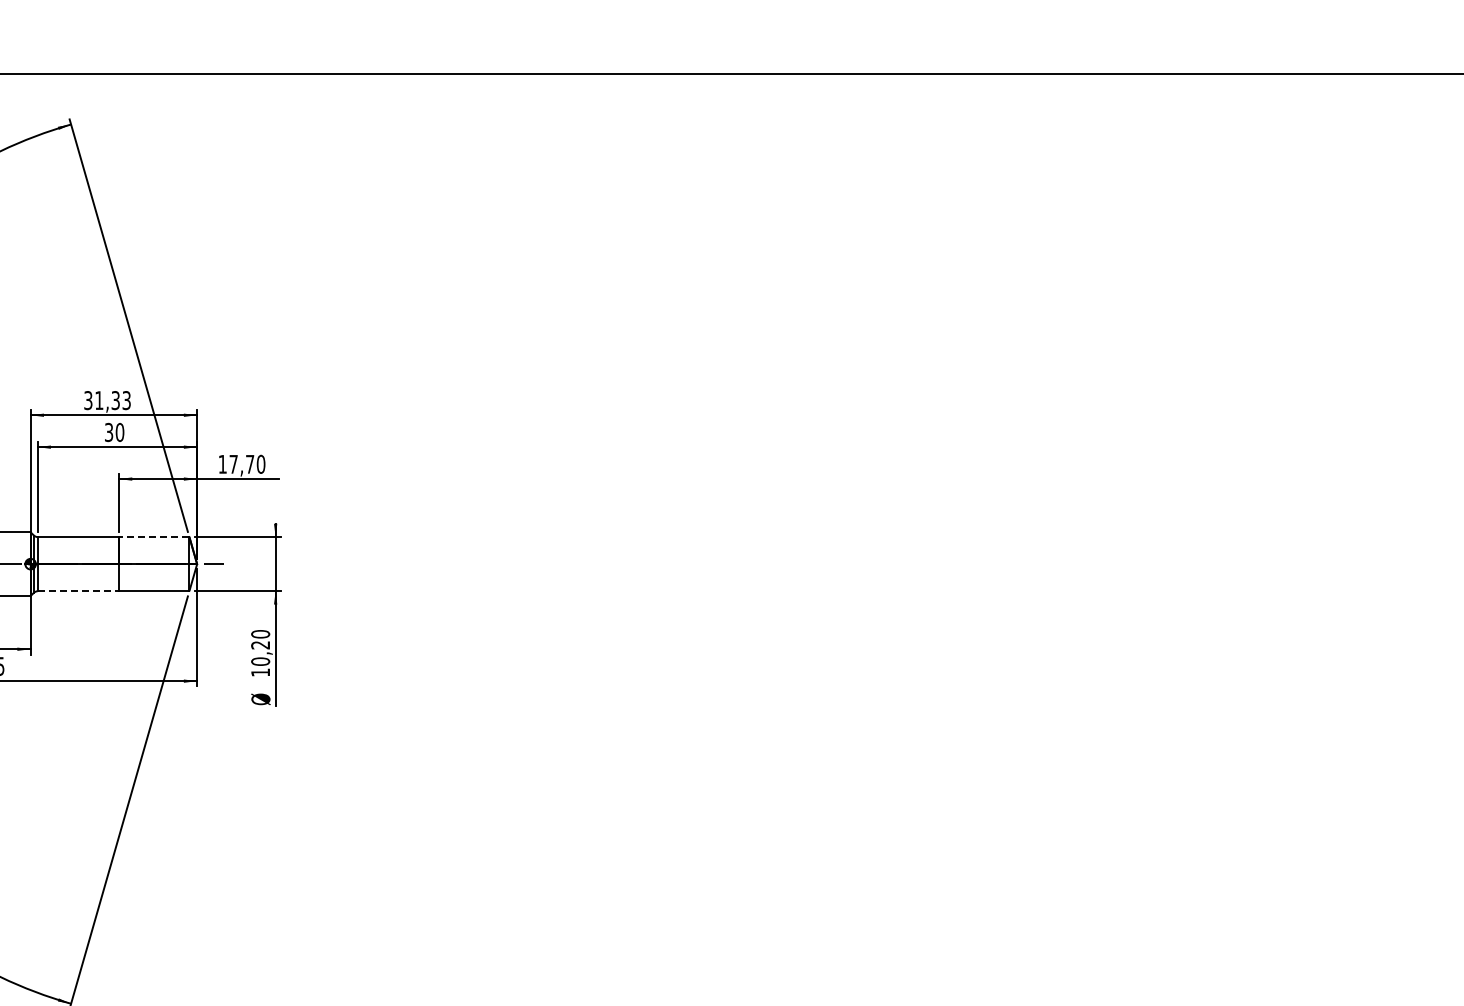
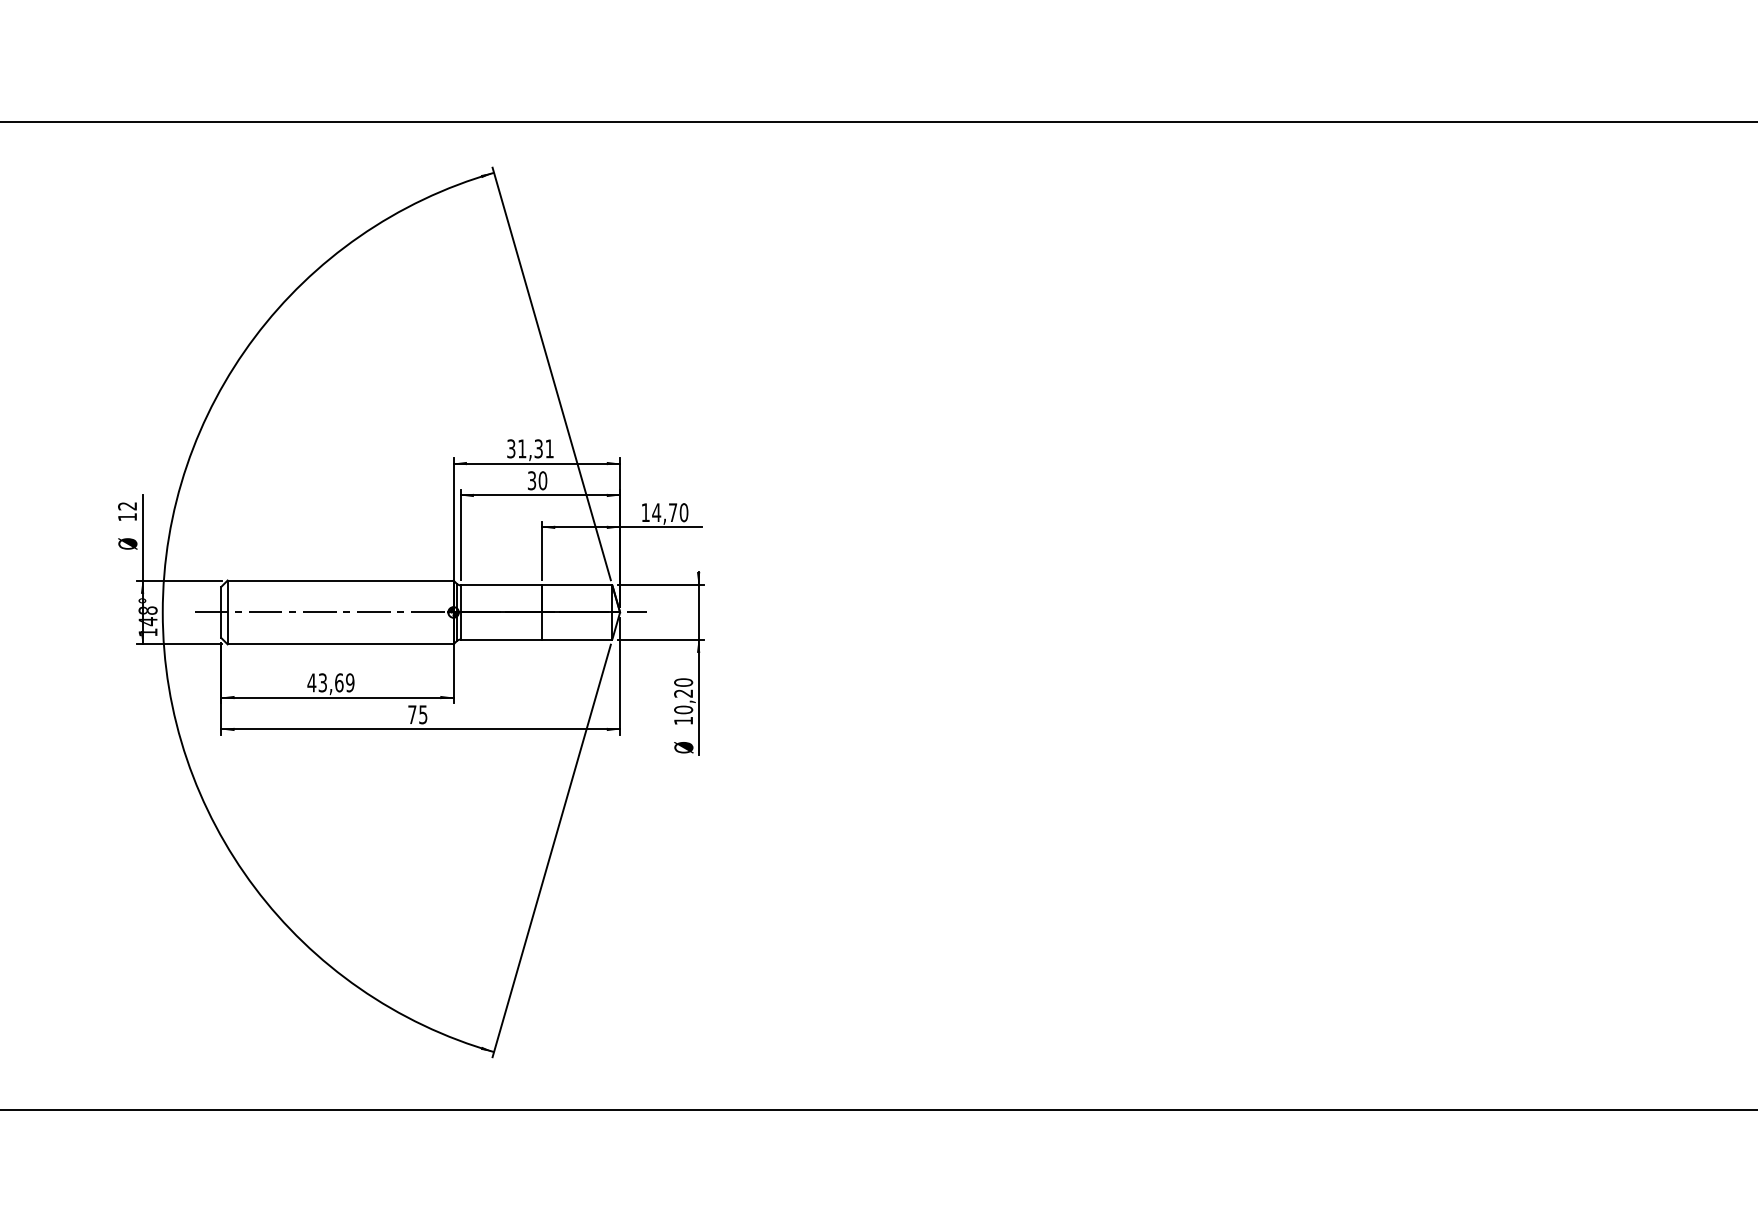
text: (126, 400) -> (549, 448), 31,33 -> 31,31
text: (233, 464) -> (656, 512), 17,70 -> 14,70
line: (153, 537) -> (576, 585), dashed -> solid
line: (78, 591) -> (501, 639), dashed -> solid

